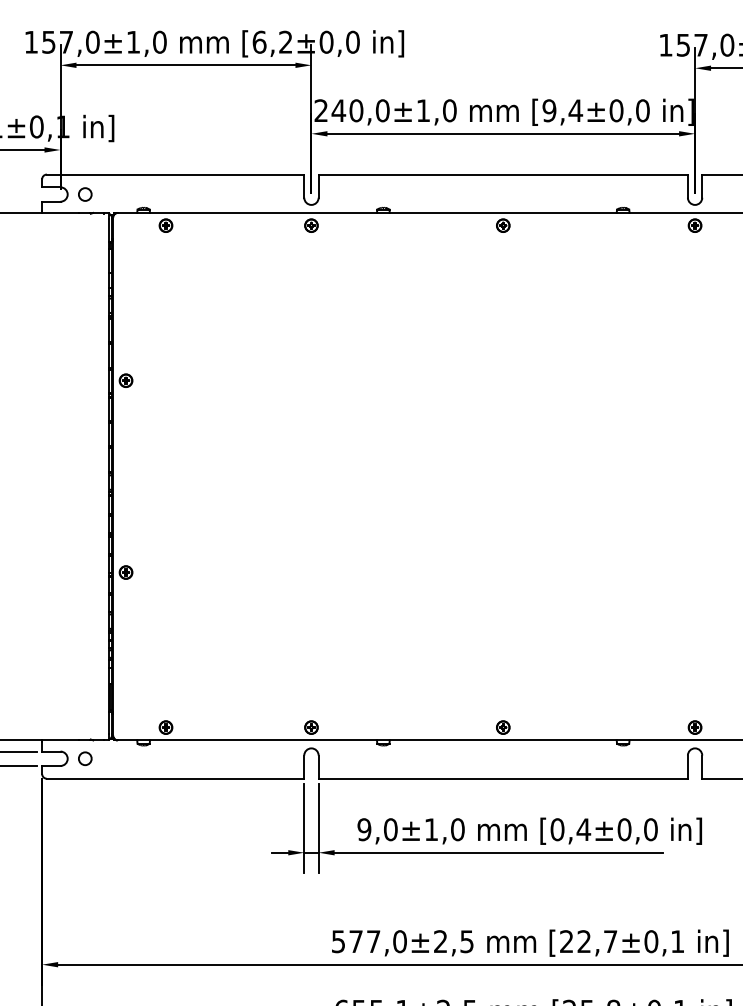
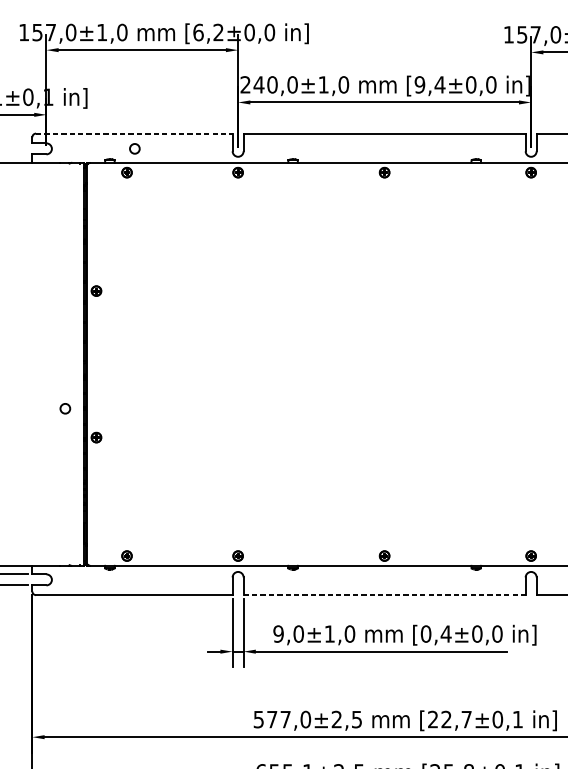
line: (175, 174) -> (134, 133), solid -> dashed
circle: (85, 194) -> (135, 148), moved
circle: (85, 758) -> (65, 408), moved
line: (503, 778) -> (384, 594), solid -> dashed

